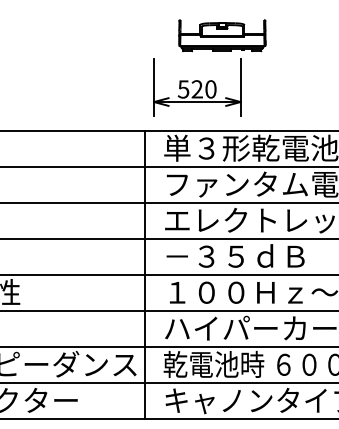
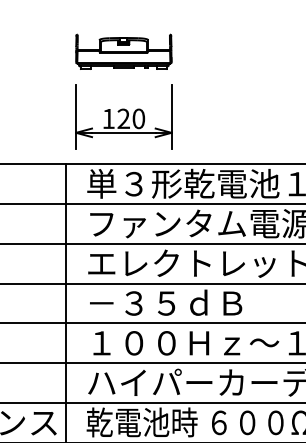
part: (222, 35) -> (123, 51), moved
text: (183, 89) -> (108, 119), 520 -> 120

